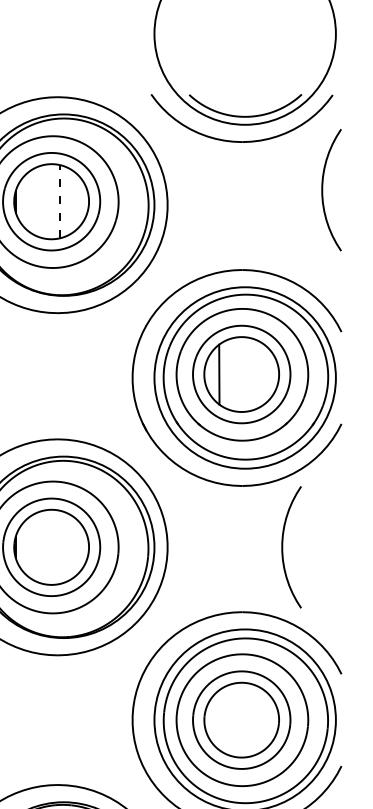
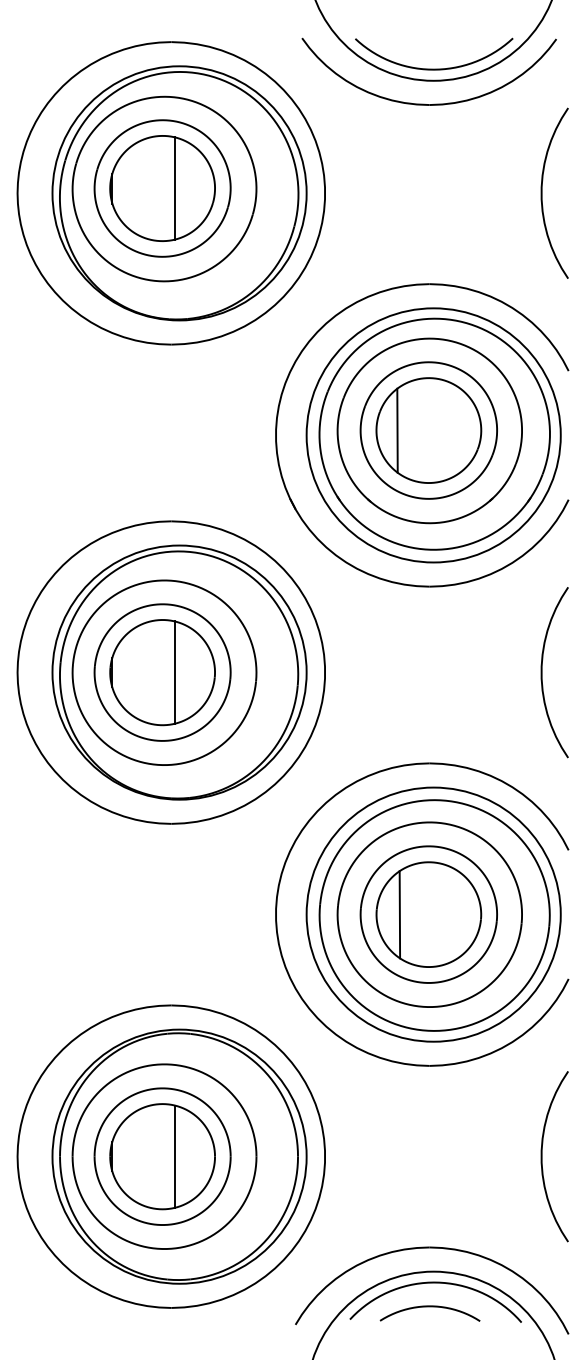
curve: (322, 189) -> (542, 192), moved
line: (60, 201) -> (174, 188), dashed -> solid
line: (60, 547) -> (174, 672), added
curve: (282, 547) -> (542, 672), moved
line: (220, 720) -> (399, 914), added

